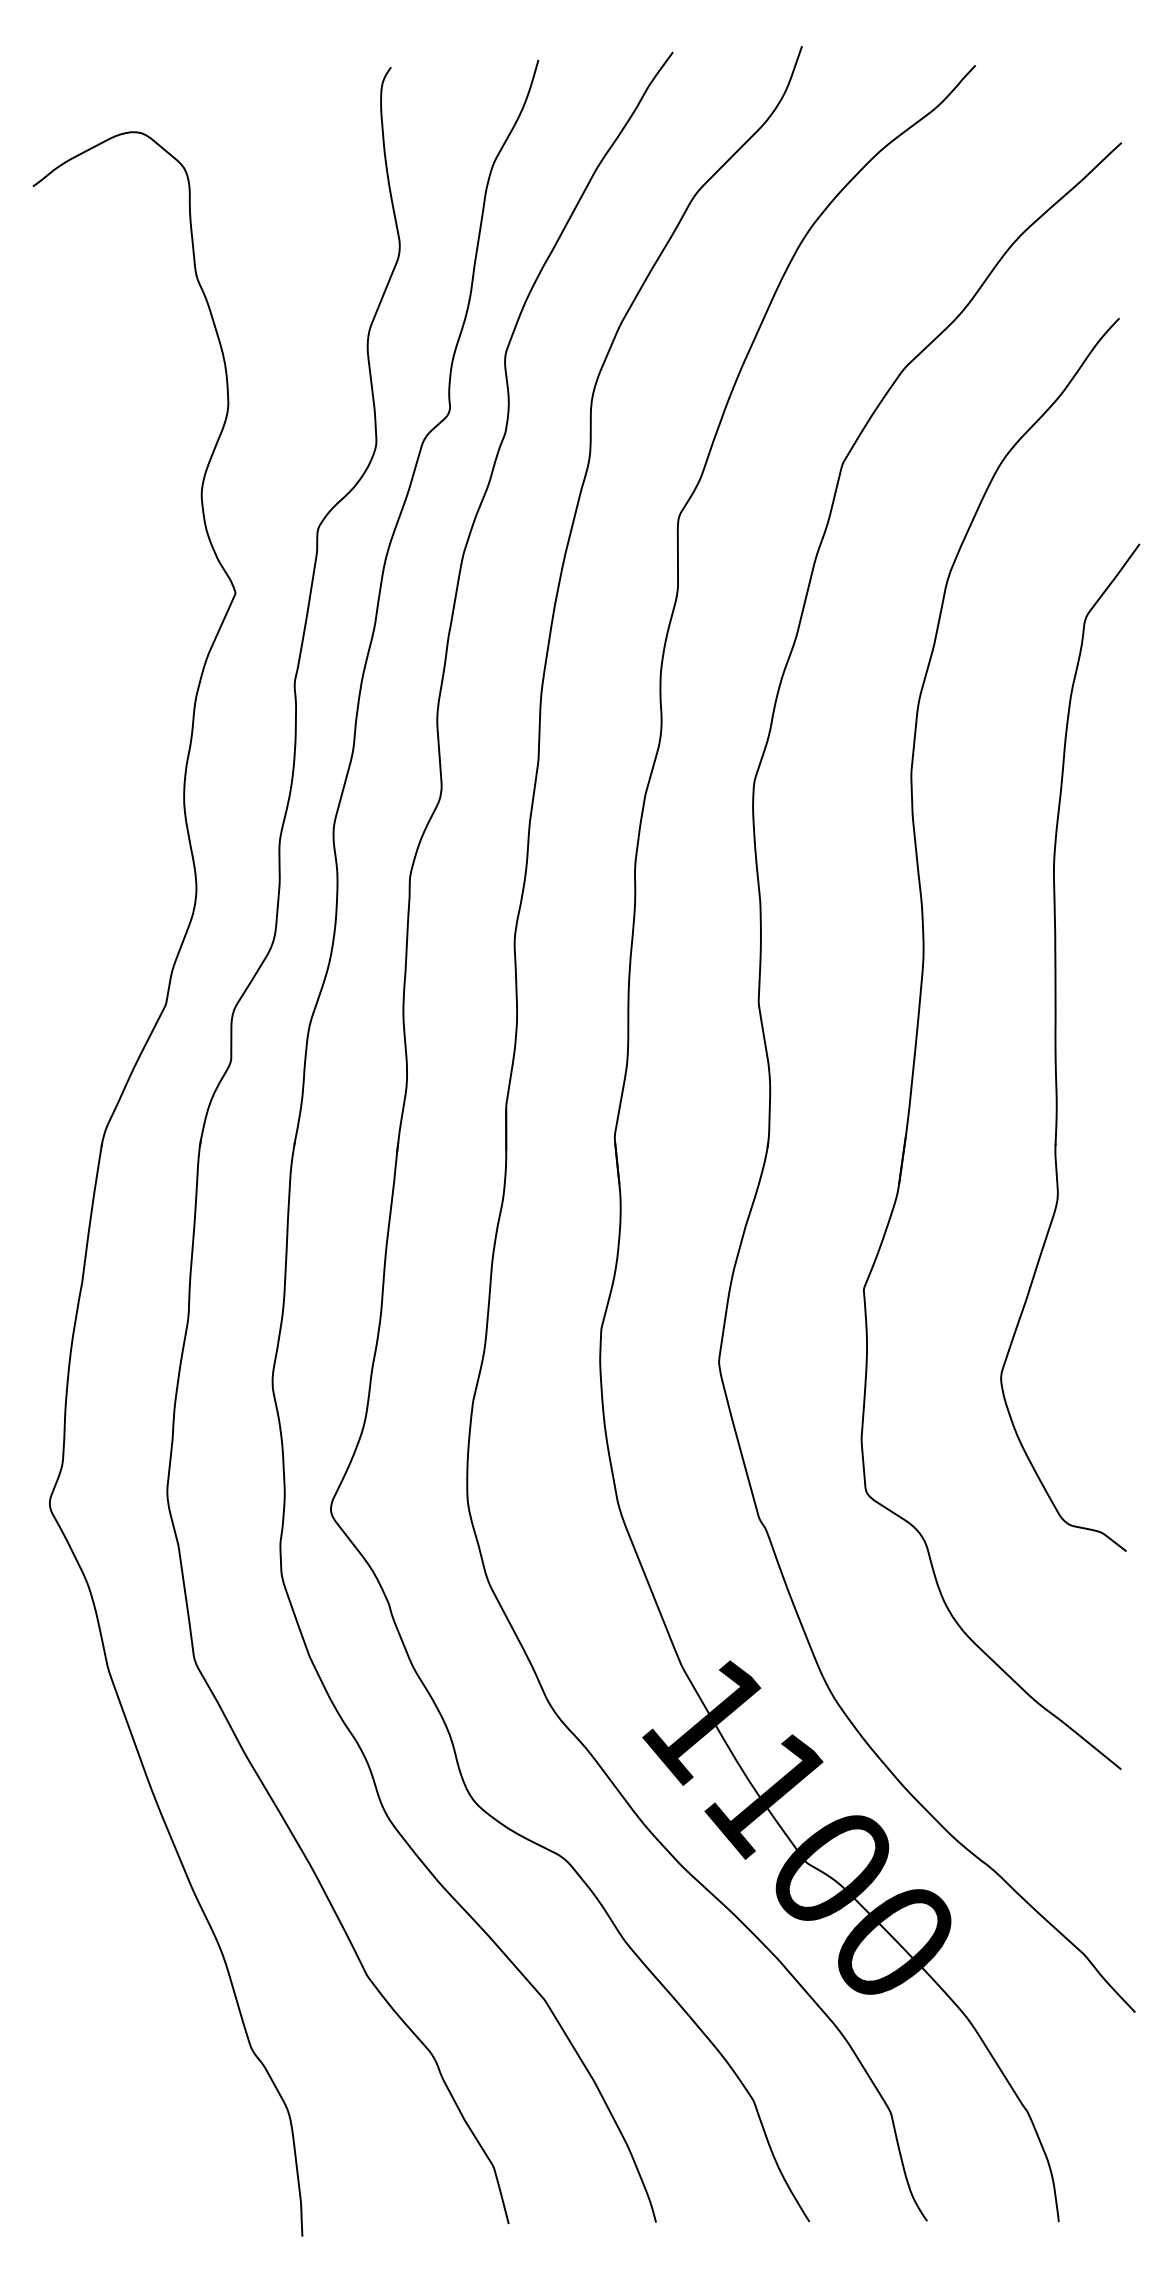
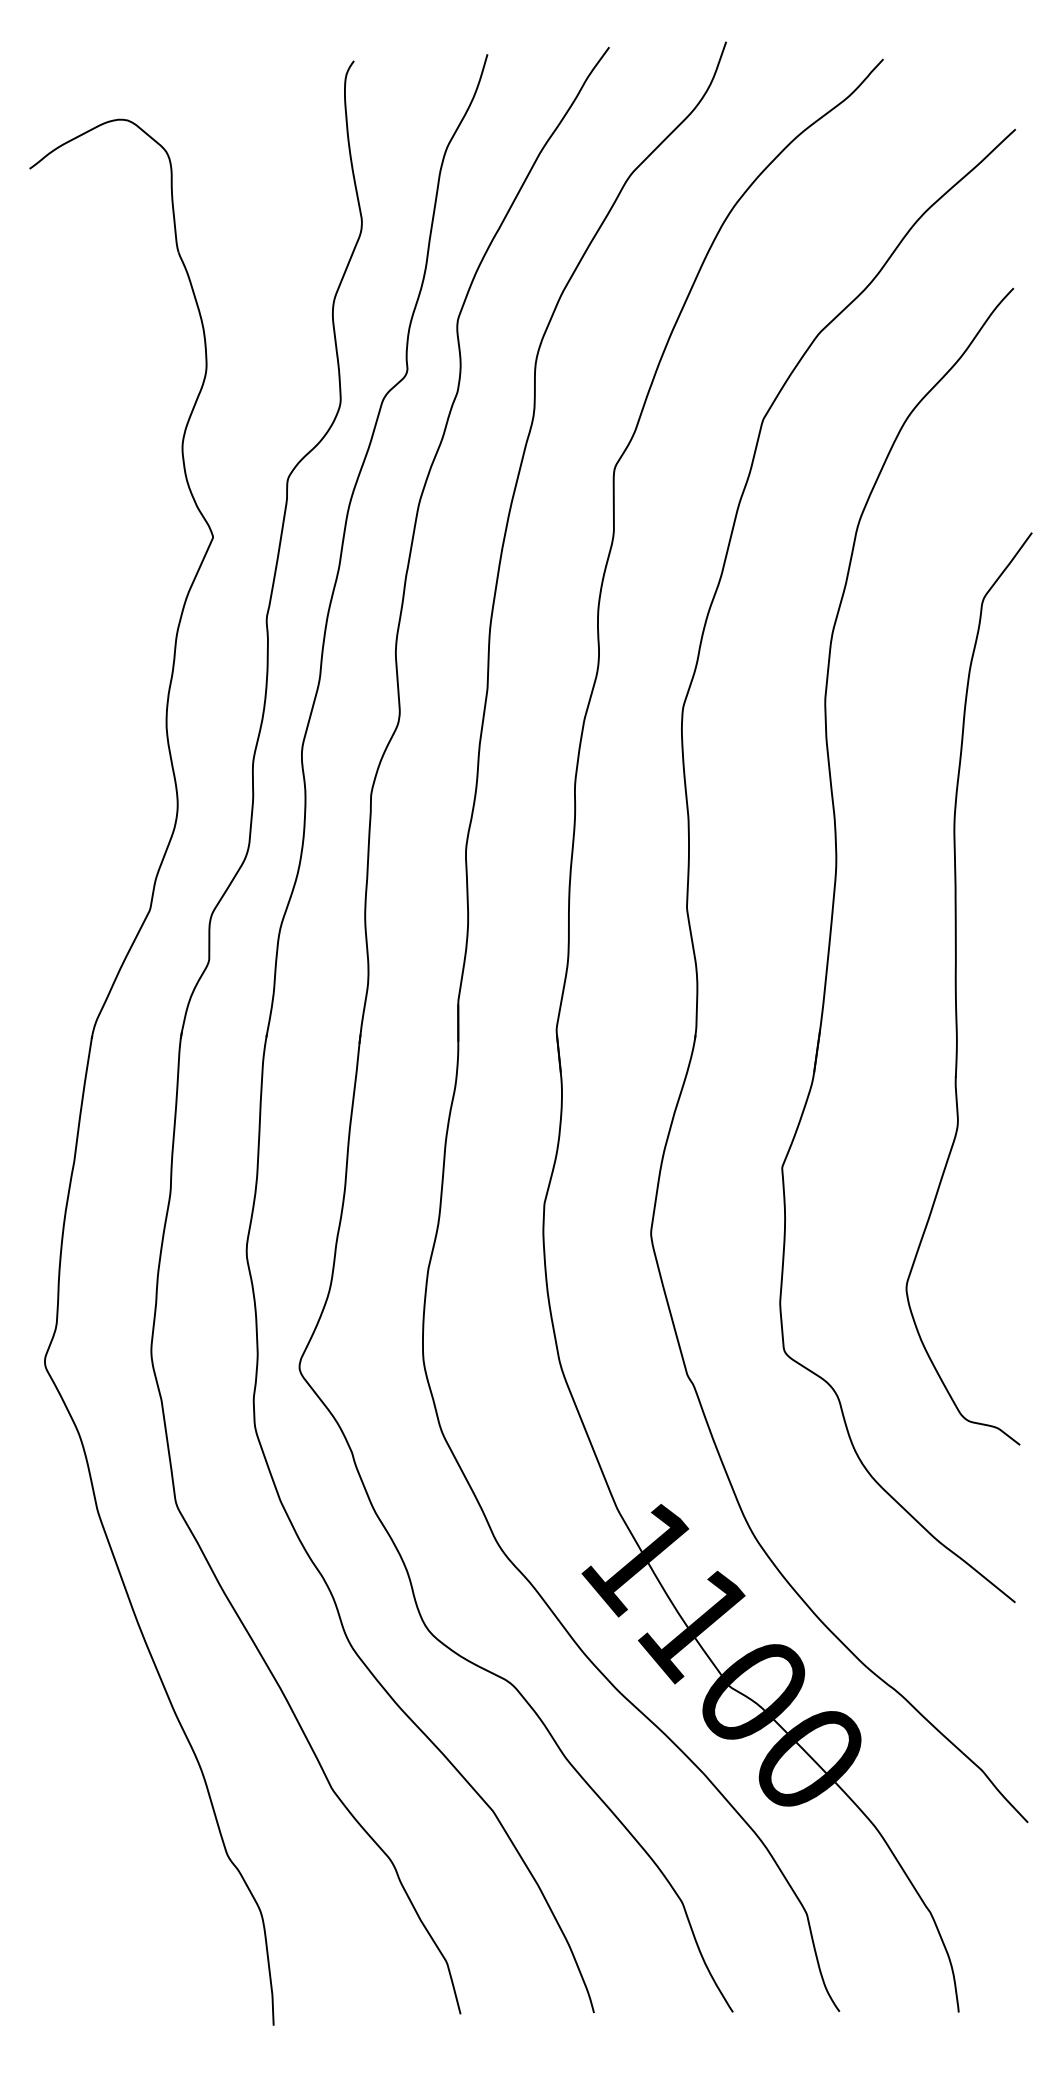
part: (1056, 1047) -> (956, 988), moved

